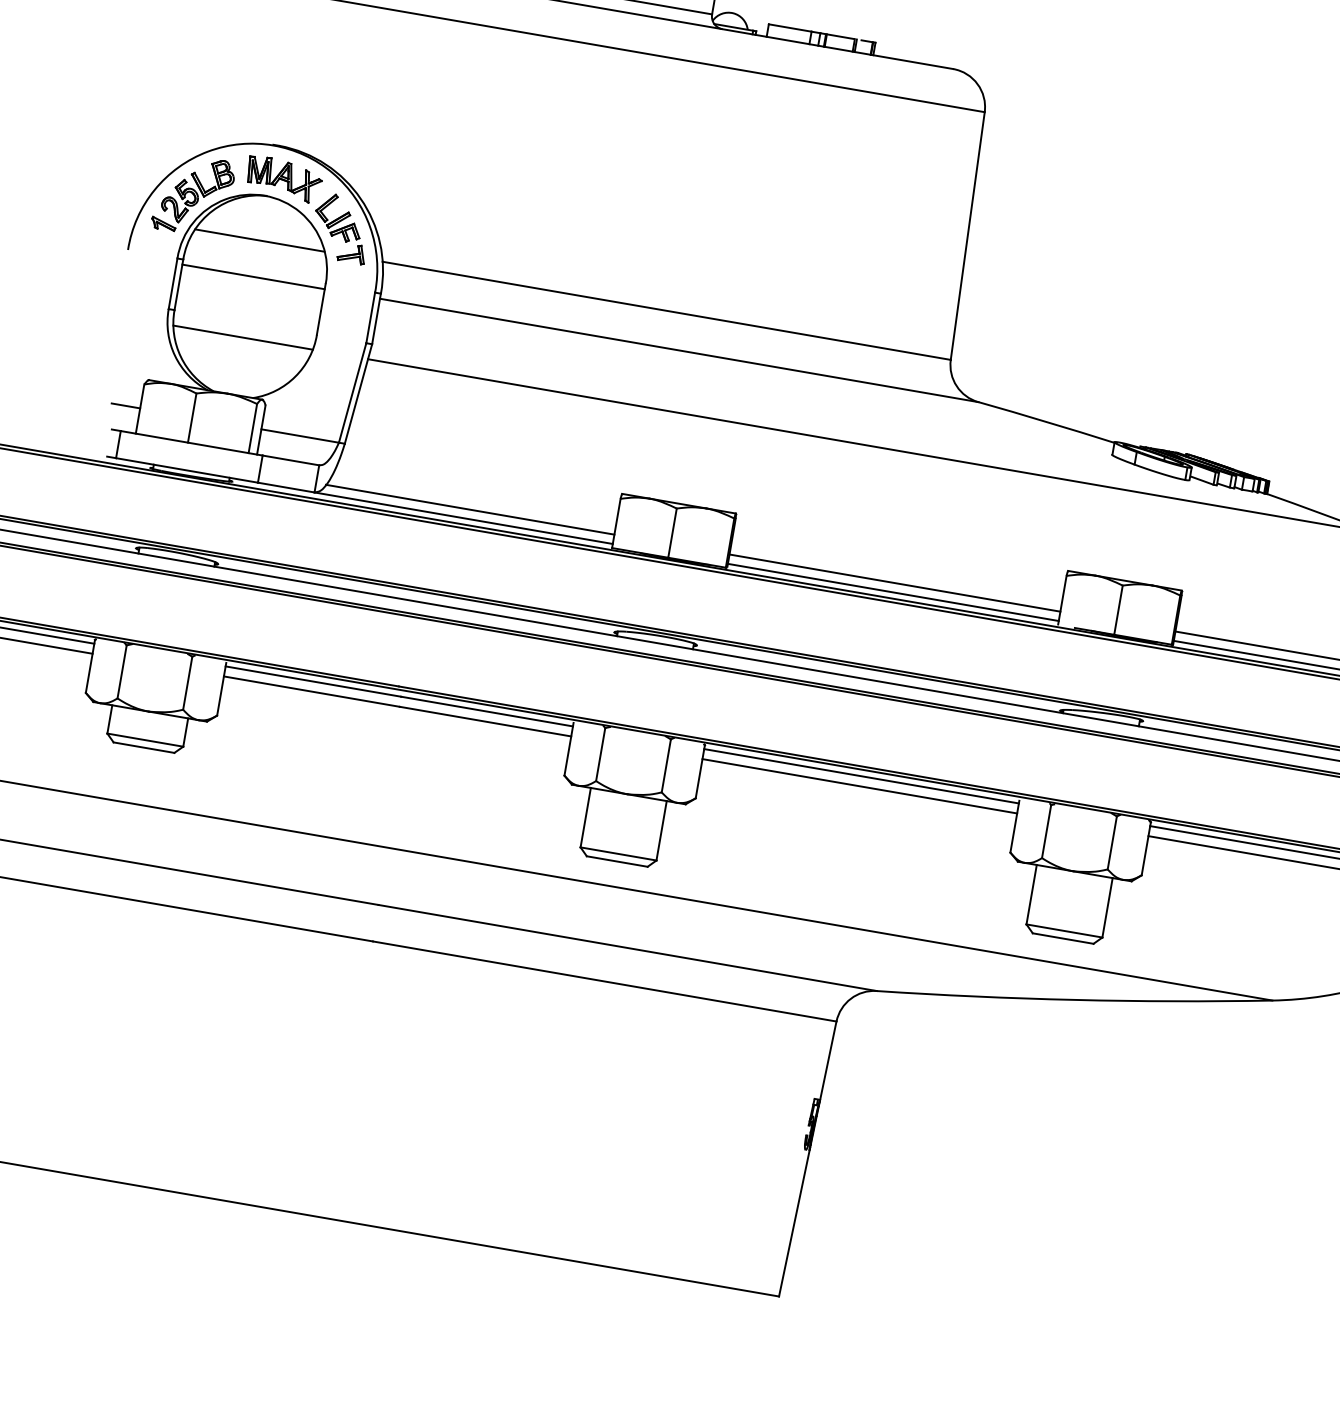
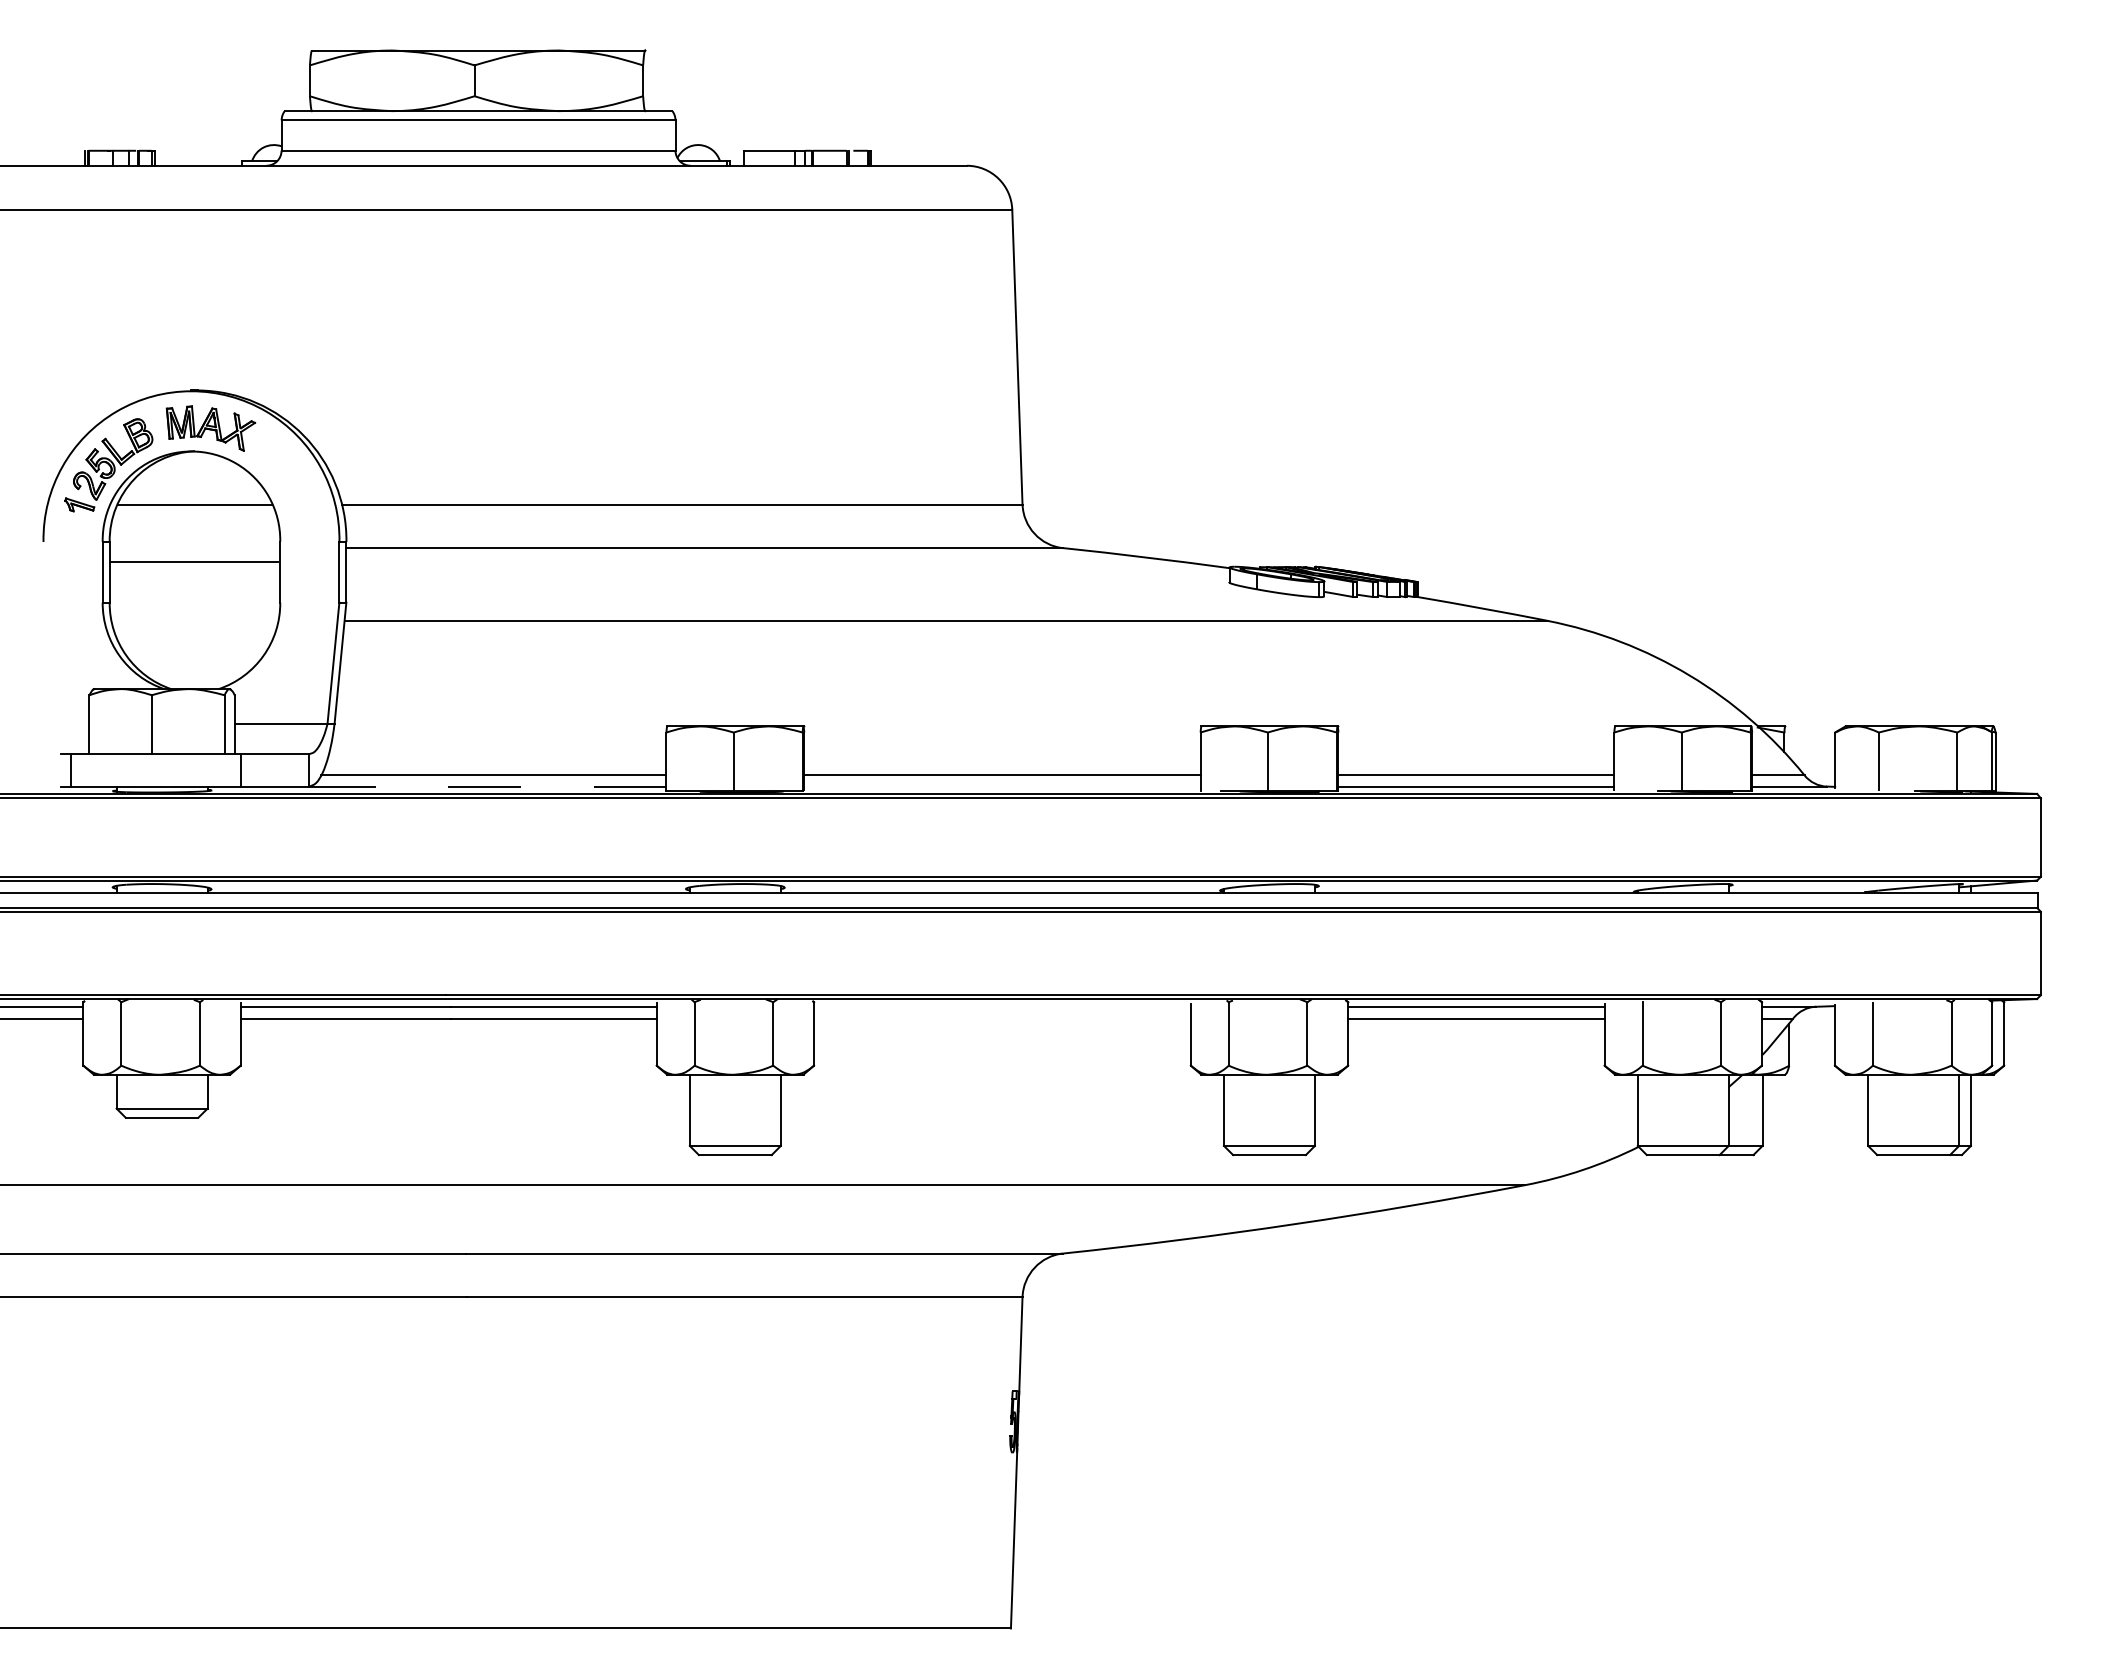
part: (341, 227) -> (287, 473), removed
line: (253, 277) -> (194, 548), removed
line: (242, 337) -> (194, 561), moved
line: (126, 405) -> (72, 723), removed
line: (463, 518) -> (487, 786), solid -> dashed
line: (893, 592) -> (1002, 786), removed
line: (860, 775) -> (1001, 1006), removed
line: (859, 785) -> (1001, 1018), removed

